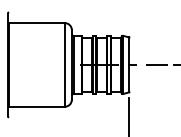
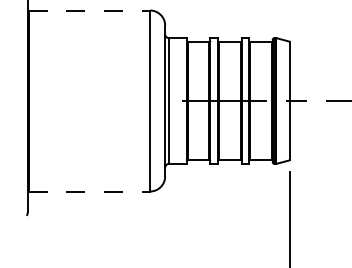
line: (37, 23) -> (90, 11), solid -> dashed
line: (37, 106) -> (90, 190), solid -> dashed

